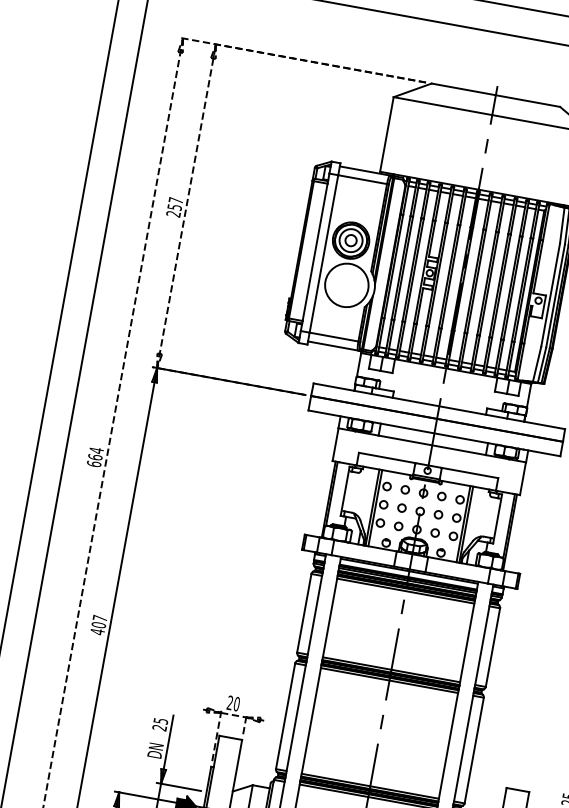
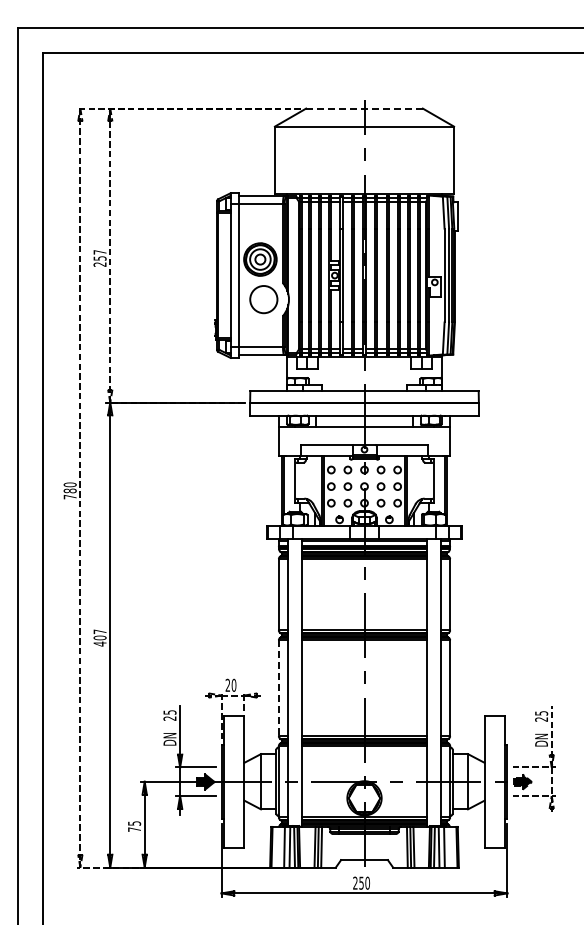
line: (495, 95) -> (364, 108), solid -> dashed
circle: (346, 285) -> (263, 299), size x0.7
text: (94, 456) -> (69, 490), 664 -> 780
line: (285, 716) -> (278, 688), solid -> dashed

